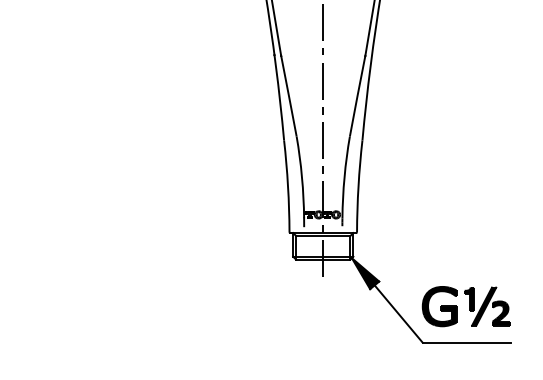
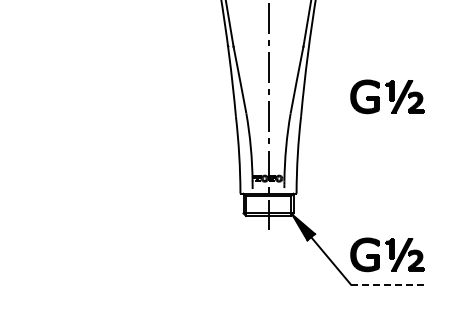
part: (466, 115) -> (387, 96), added
line: (466, 342) -> (387, 284), solid -> dashed

